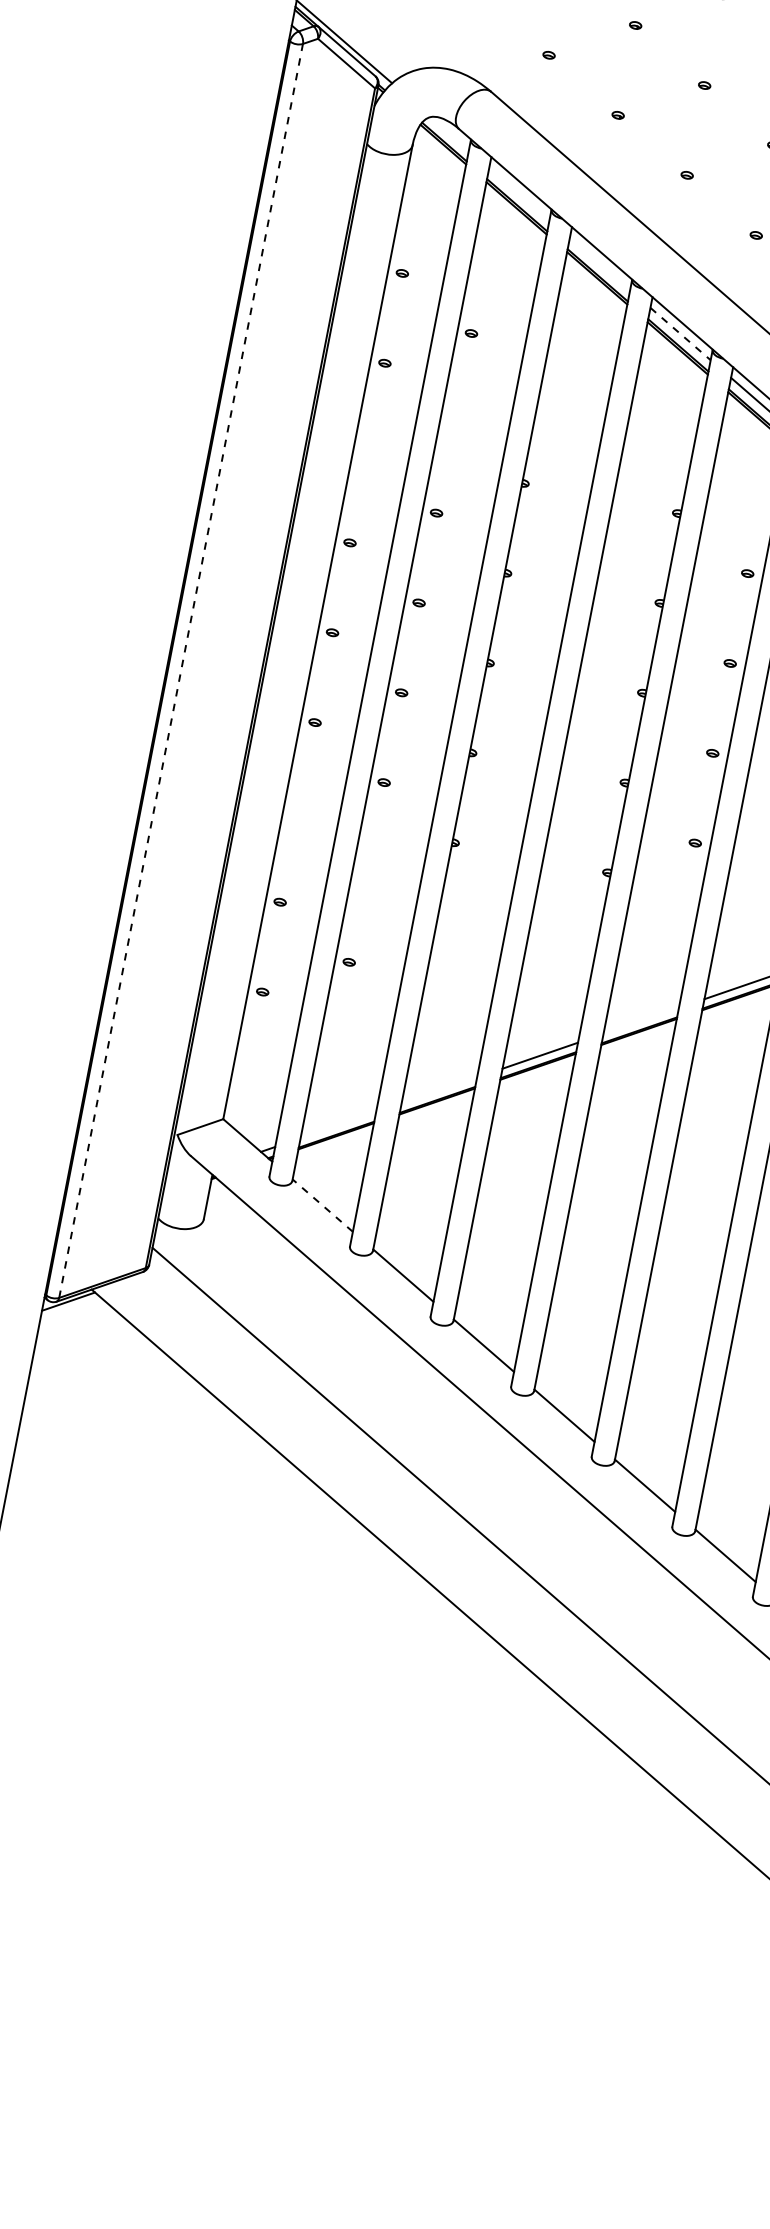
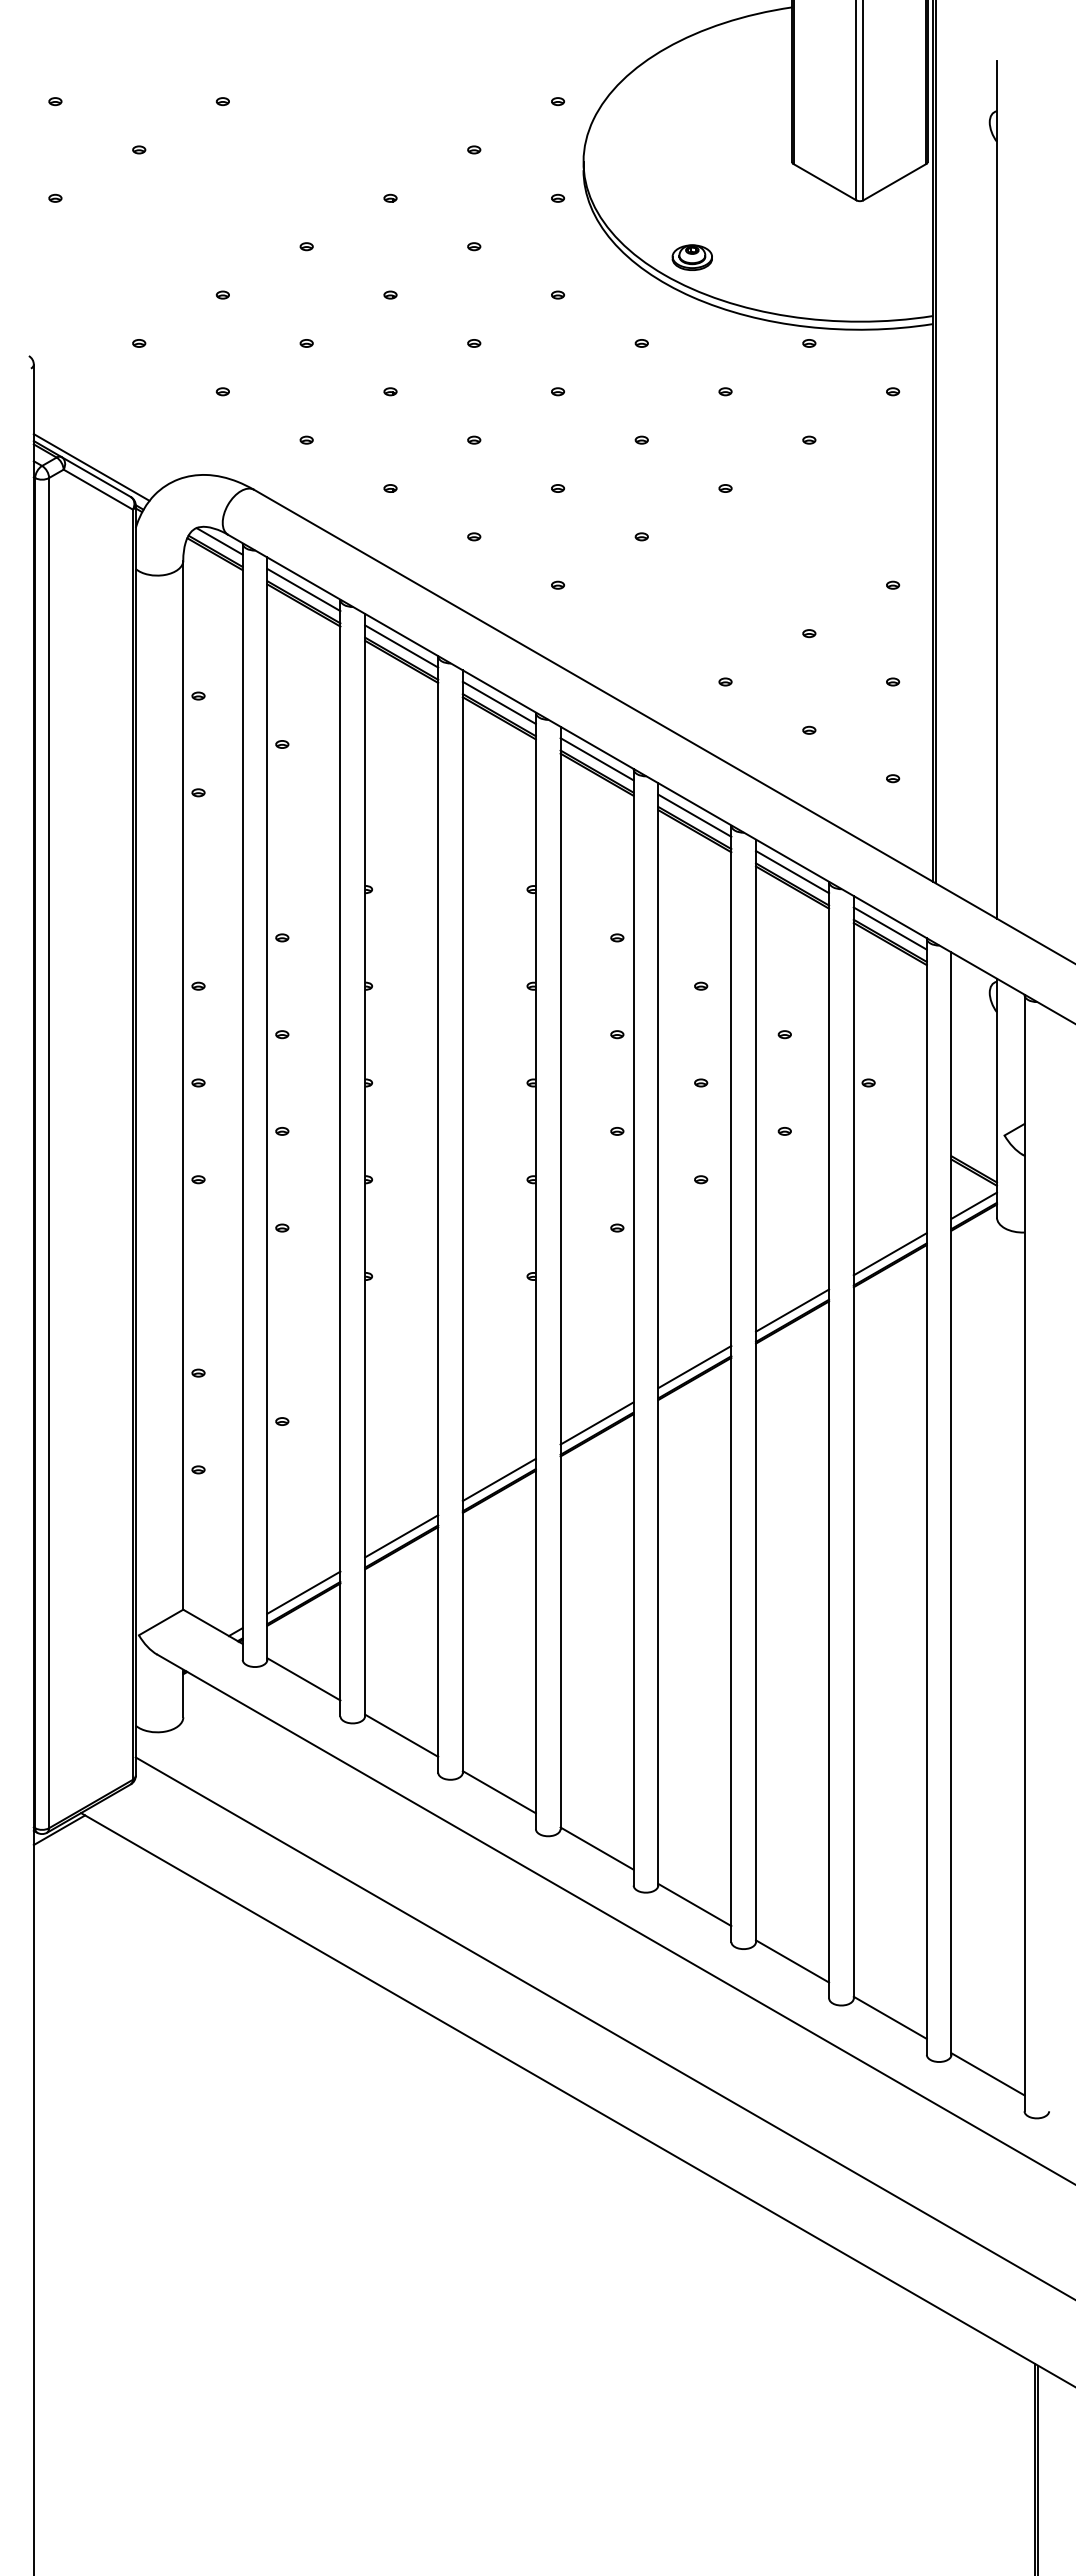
line: (449, 133) -> (219, 541), added
line: (519, 193) -> (303, 589), added
line: (599, 264) -> (401, 646), added
line: (680, 334) -> (499, 703), dashed -> solid
line: (181, 670) -> (49, 1152), dashed -> solid
line: (640, 1020) -> (596, 1423), added
line: (439, 1090) -> (401, 1536), added
line: (338, 1124) -> (303, 1592), added
line: (322, 1205) -> (303, 1679), dashed -> solid

